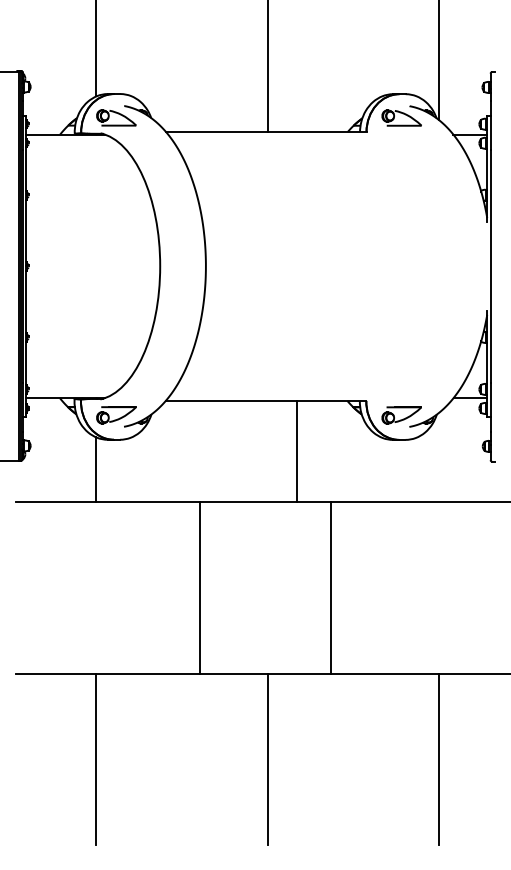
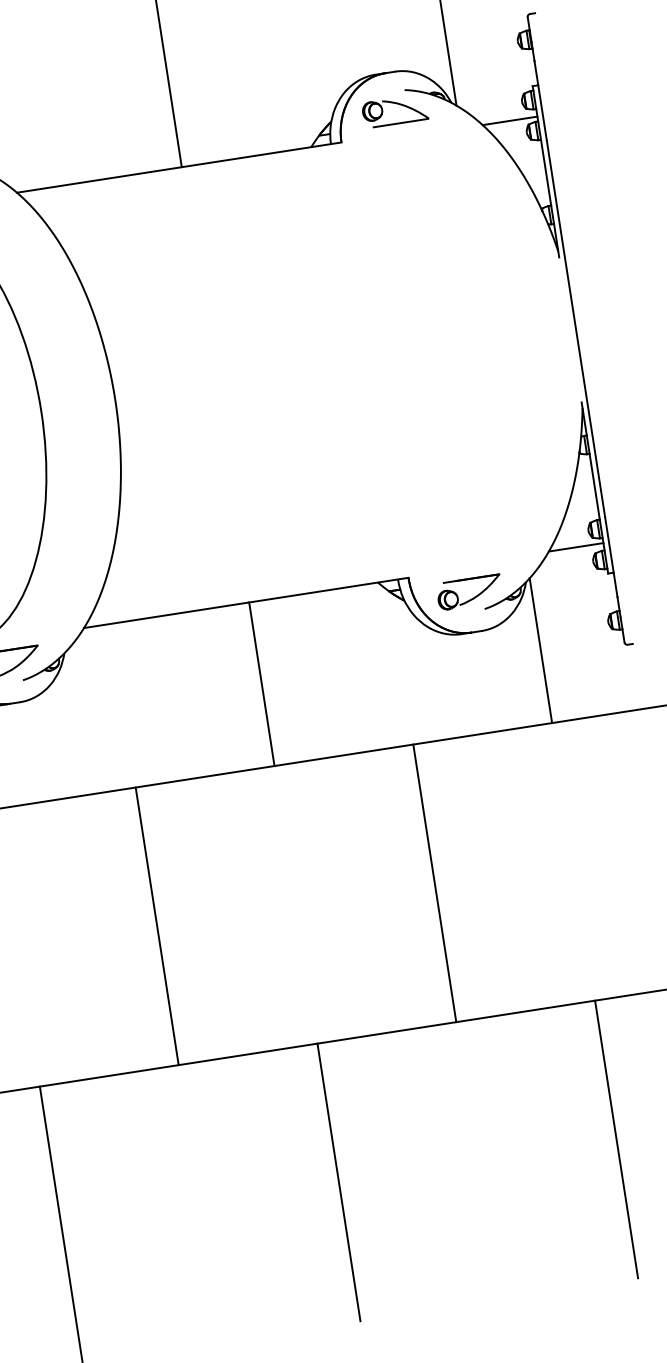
line: (296, 451) -> (261, 684), moved
line: (439, 457) -> (541, 650), added
line: (200, 587) -> (157, 925), moved
line: (330, 587) -> (434, 882), moved

